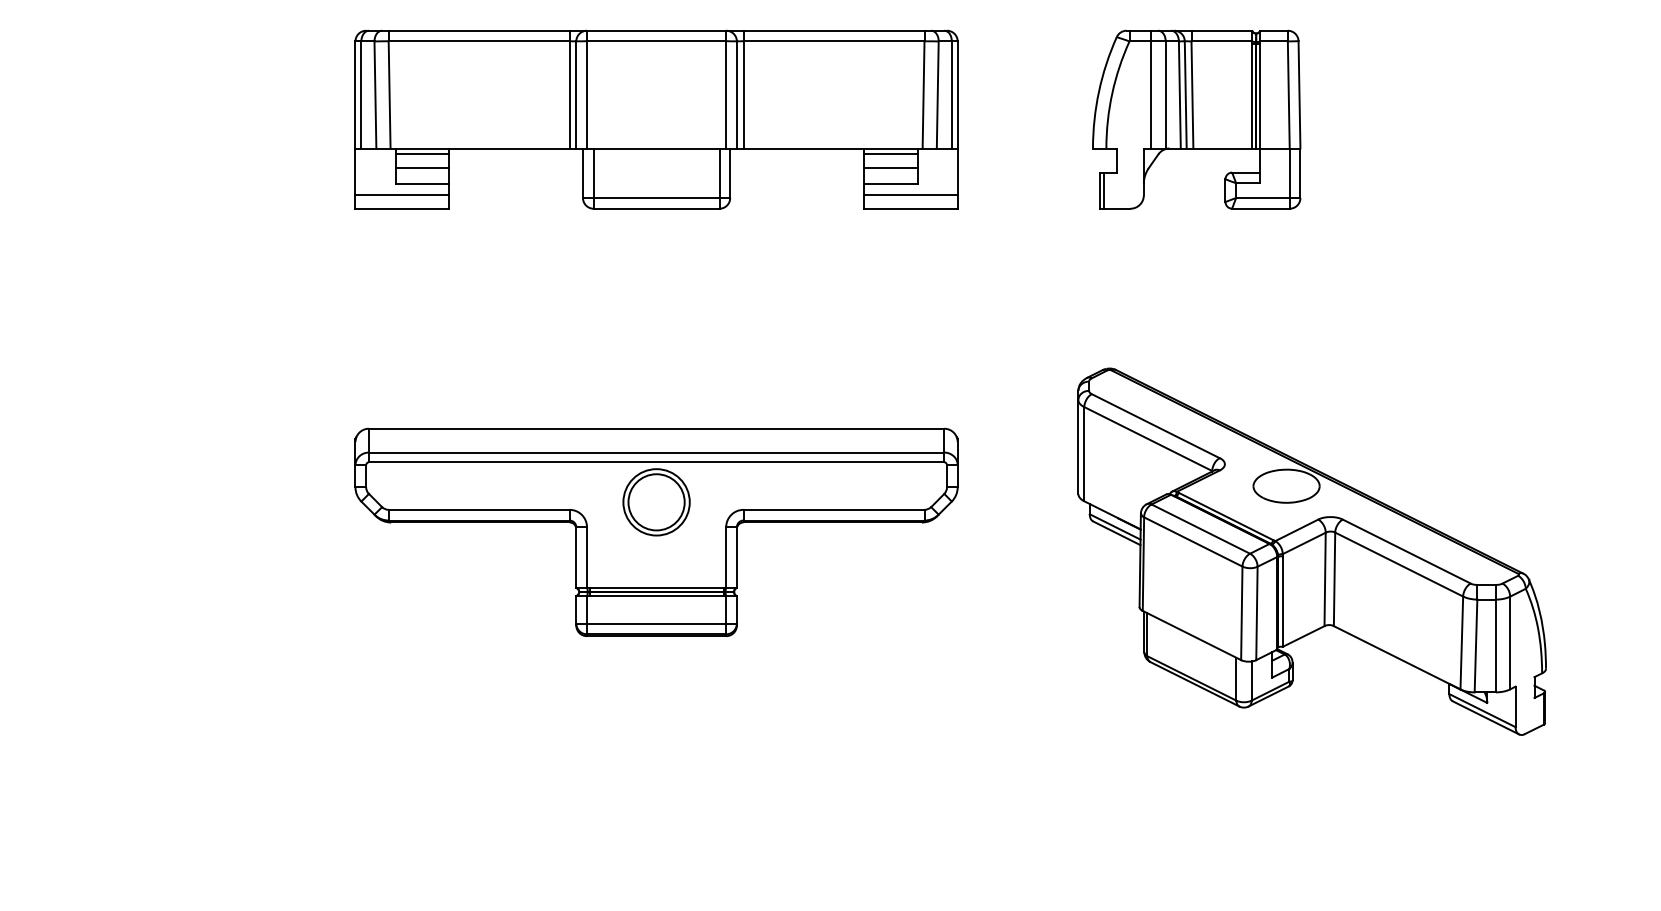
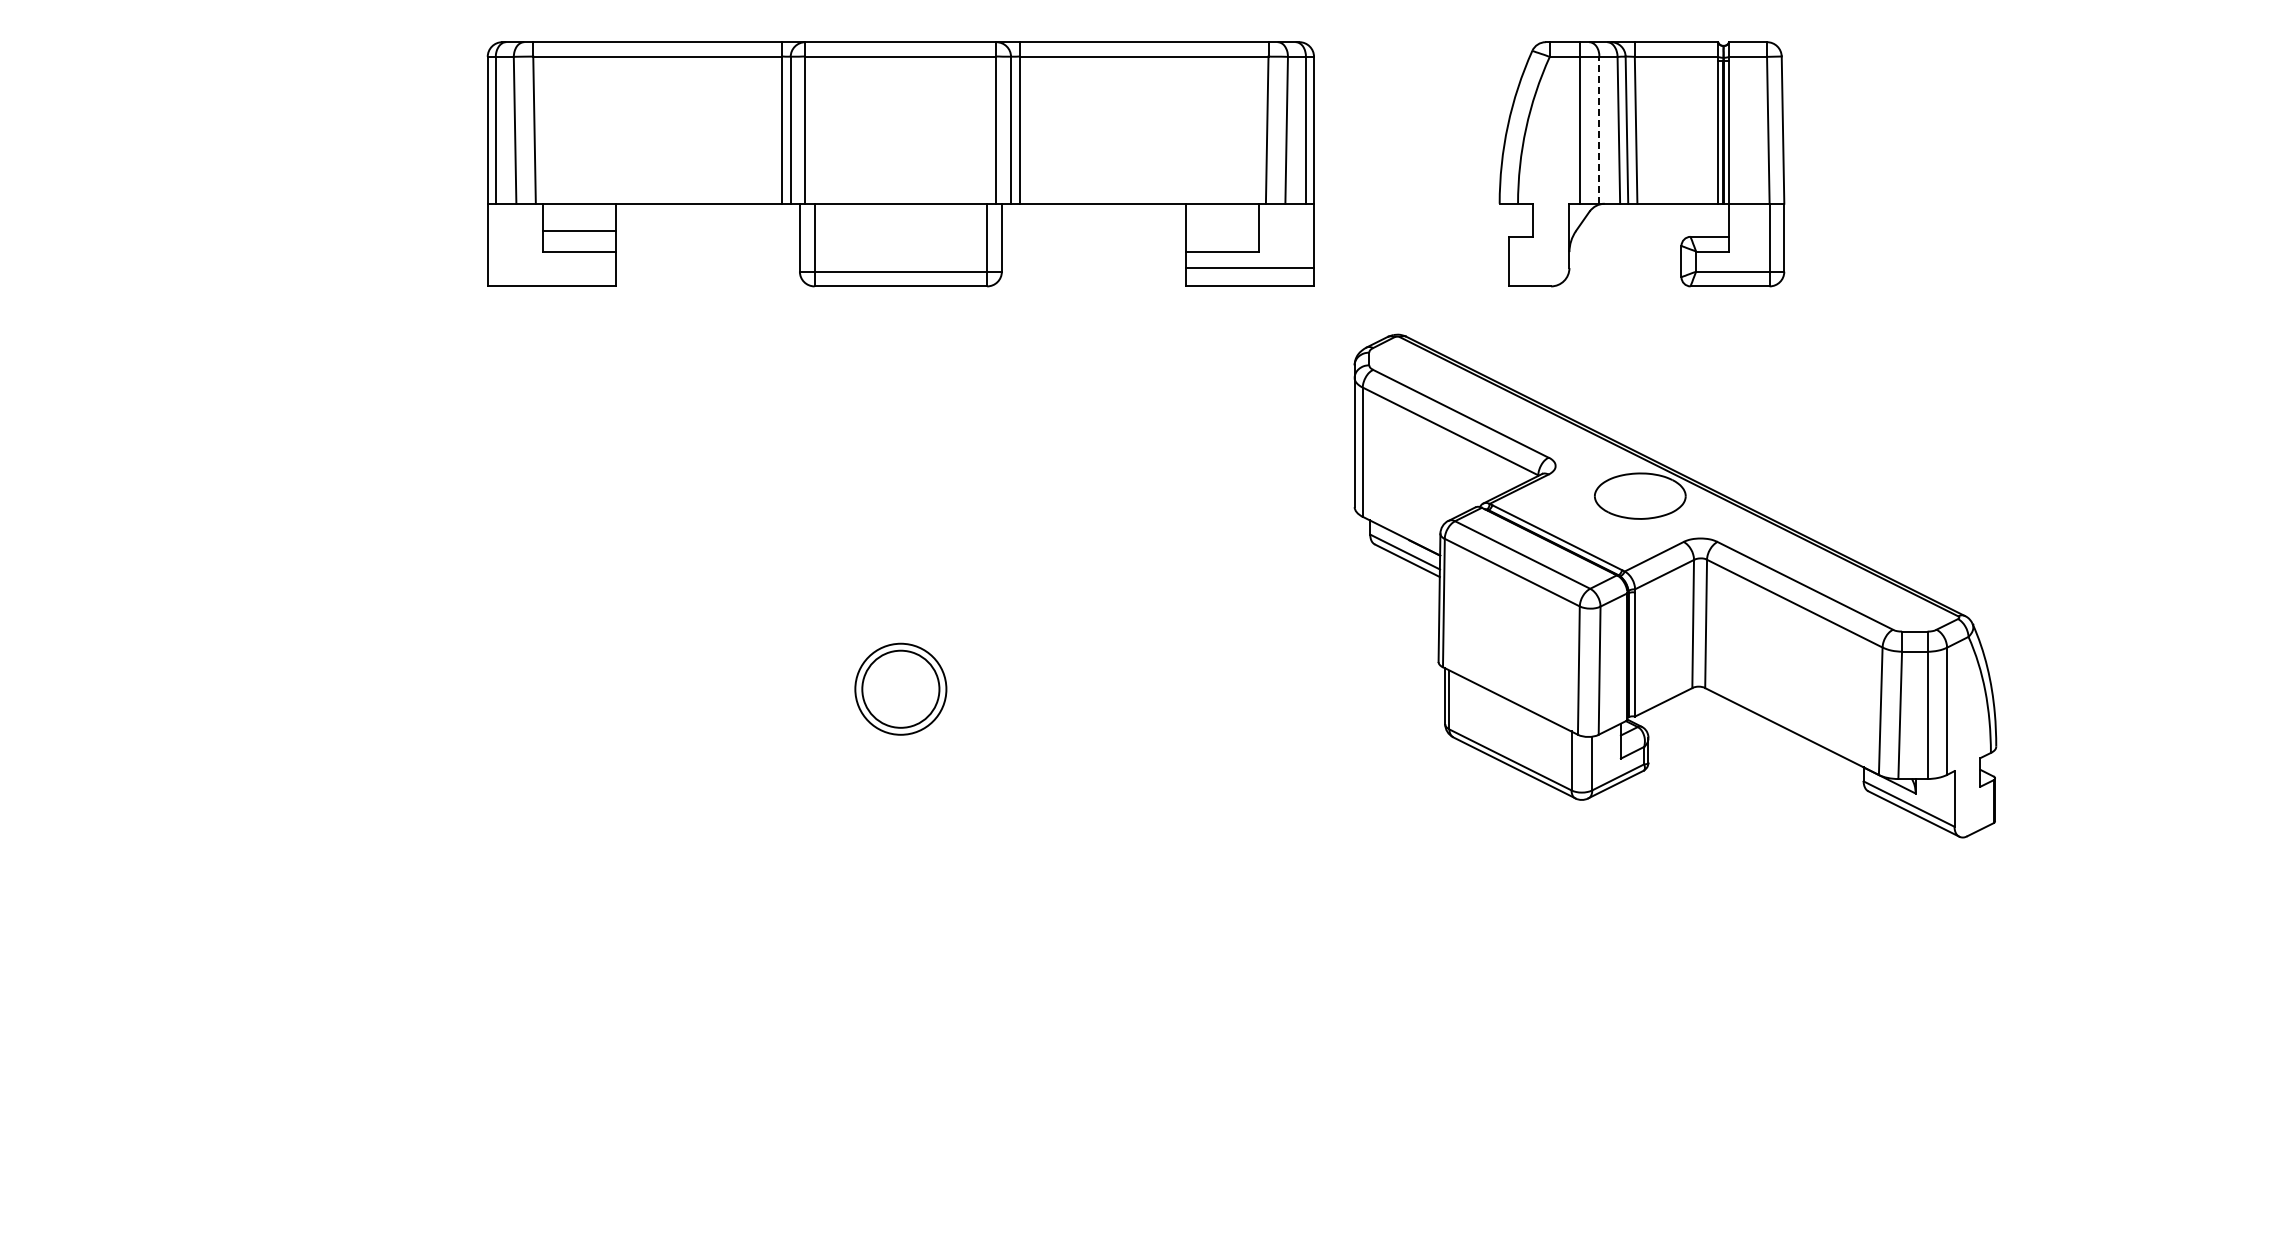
line: (1165, 94) -> (1599, 129), solid -> dashed
line: (422, 154) -> (579, 211), removed
line: (890, 154) -> (1221, 211), removed
line: (890, 167) -> (1221, 230), removed
line: (1103, 190) -> (1514, 261), removed
line: (401, 195) -> (551, 268), removed
part: (656, 532) -> (900, 730), removed
part: (1312, 551) -> (1675, 585), moved

